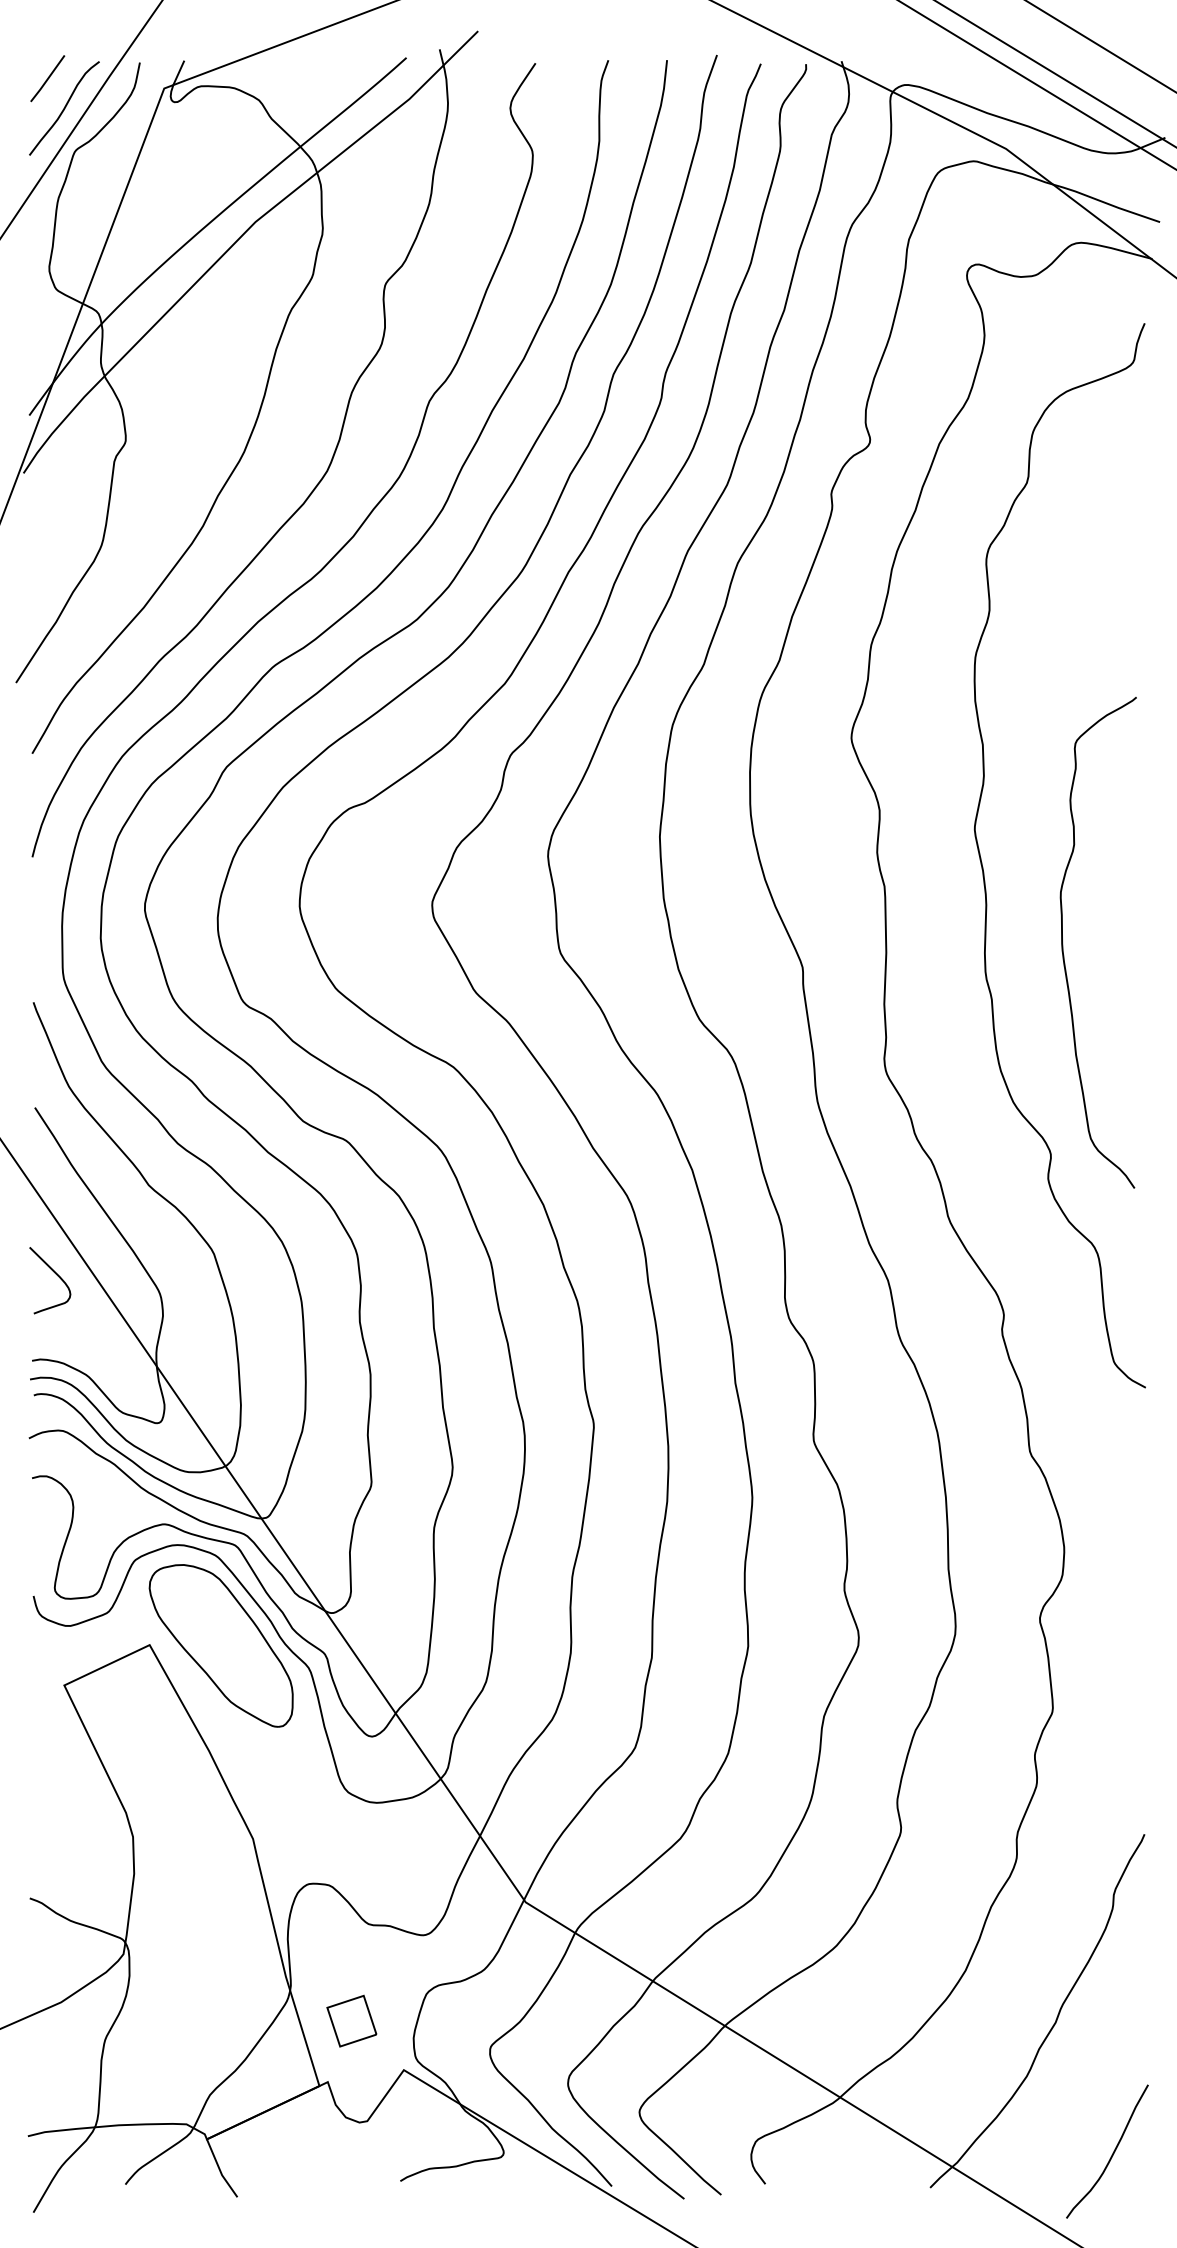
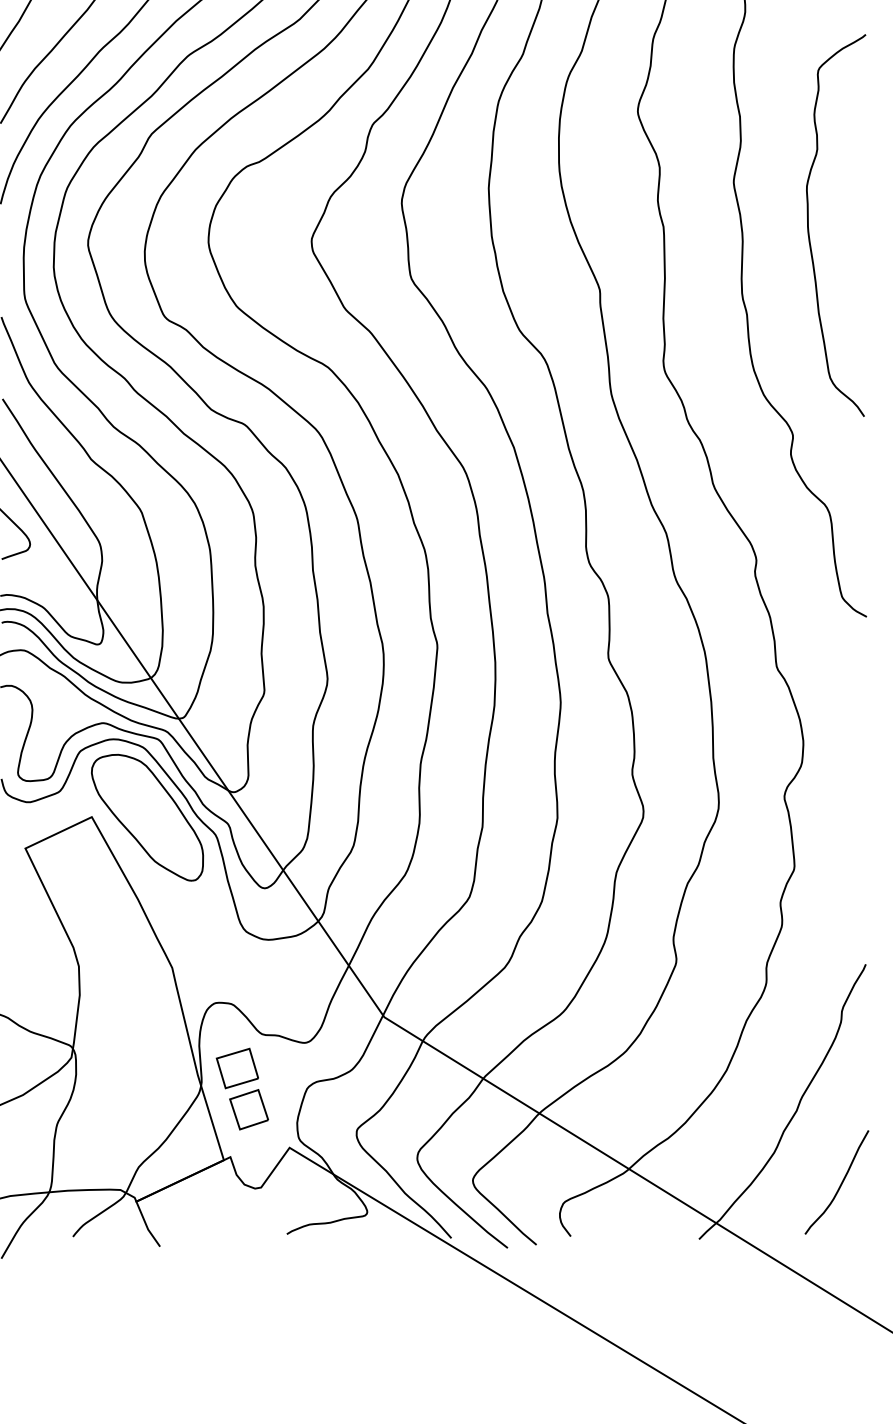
curve: (1063, 943) -> (809, 226), moved
part: (336, 1967) -> (237, 1067), added
curve: (1111, 2154) -> (840, 1184), moved

